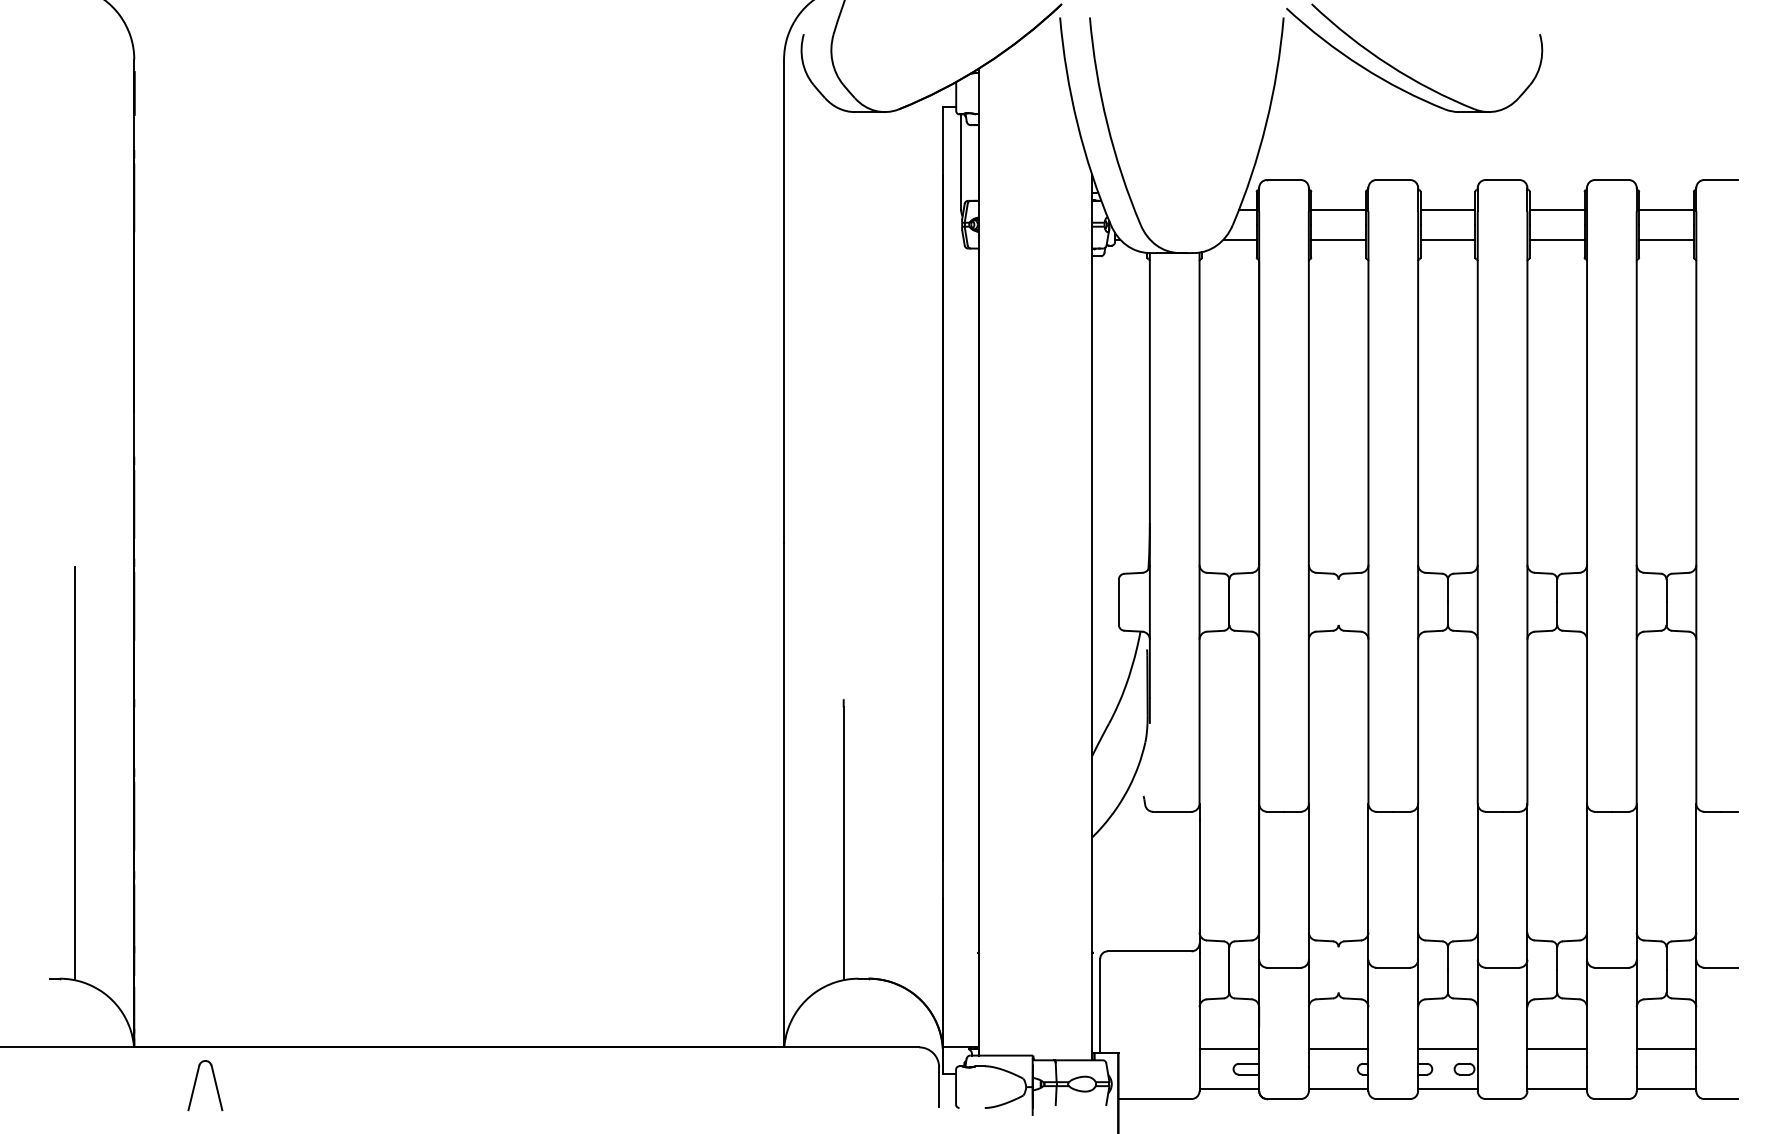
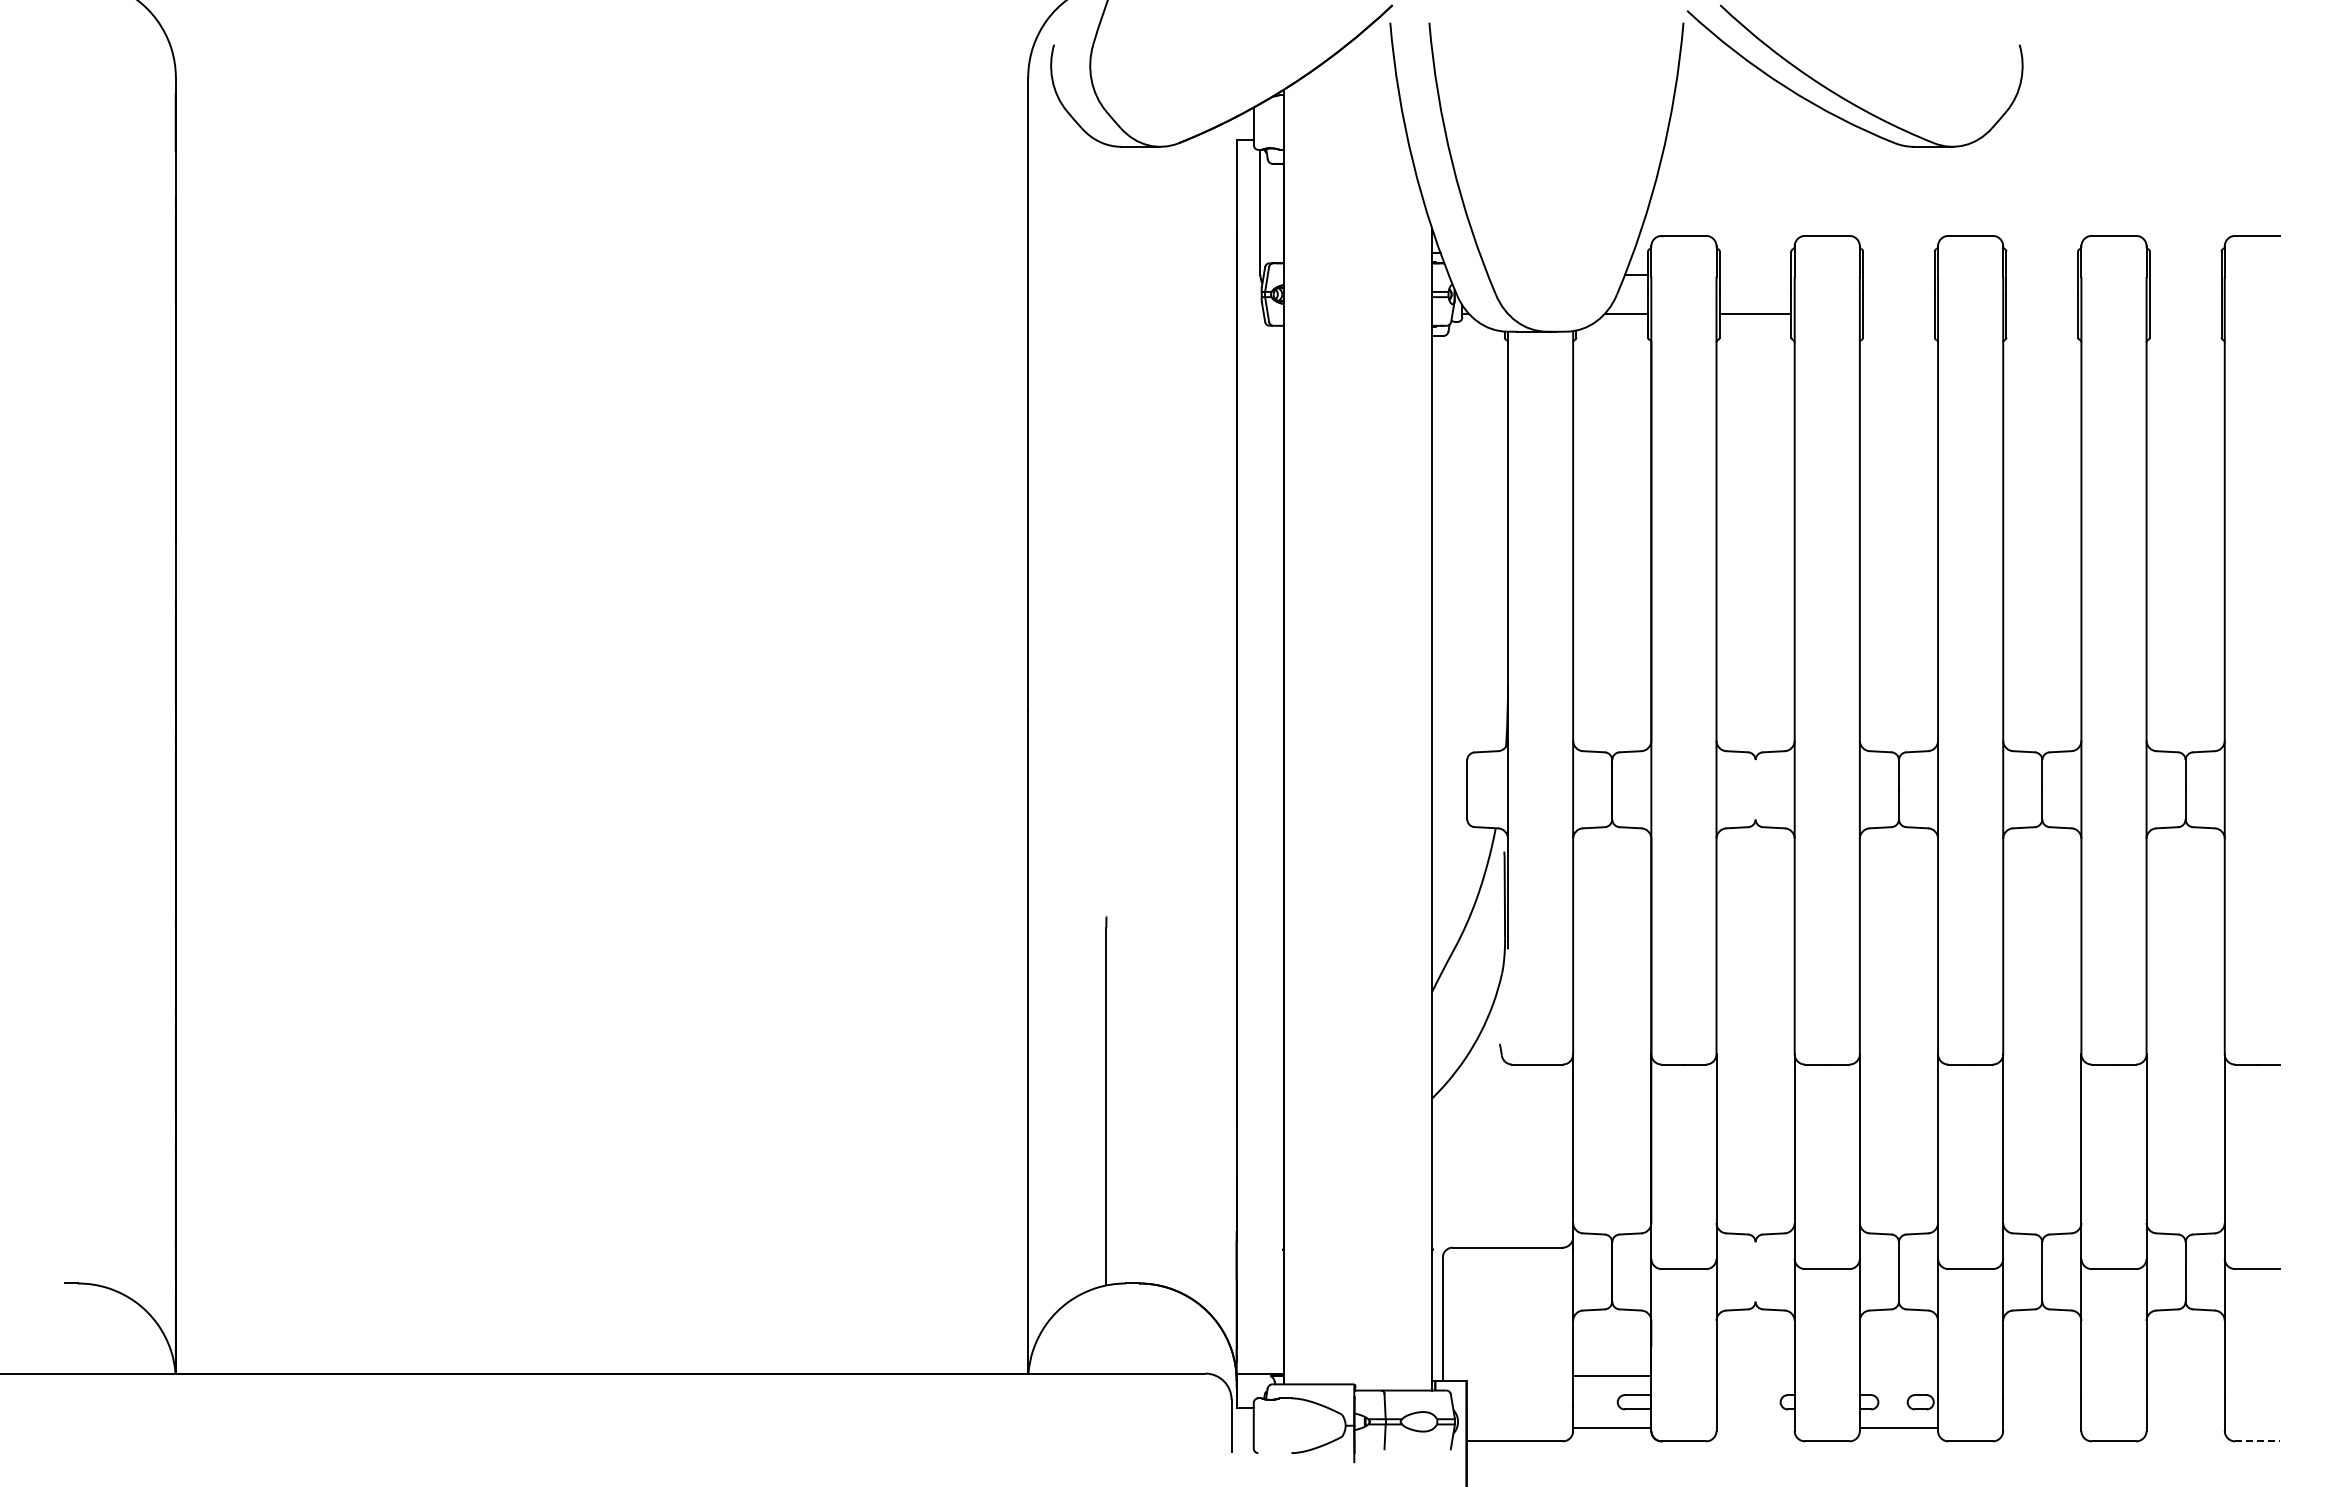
line: (1338, 210) -> (1755, 275), removed
line: (1447, 210) -> (1898, 275), removed
line: (1557, 210) -> (2042, 275), removed
line: (1666, 210) -> (2185, 275), removed
line: (1447, 239) -> (1898, 314), removed
line: (1557, 239) -> (2042, 314), removed
line: (1666, 239) -> (2185, 314), removed
line: (74, 773) -> (97, 1014), removed
line: (1338, 1049) -> (1755, 1376), removed
line: (1447, 1049) -> (1898, 1376), removed
line: (1557, 1049) -> (2042, 1376), removed
line: (1666, 1049) -> (2185, 1376), removed
part: (214, 1083) -> (281, 1420), removed
line: (1338, 1089) -> (1755, 1428), removed
line: (1557, 1089) -> (2042, 1428), removed
line: (1666, 1089) -> (2185, 1428), removed
line: (1721, 1099) -> (2257, 1441), solid -> dashed

